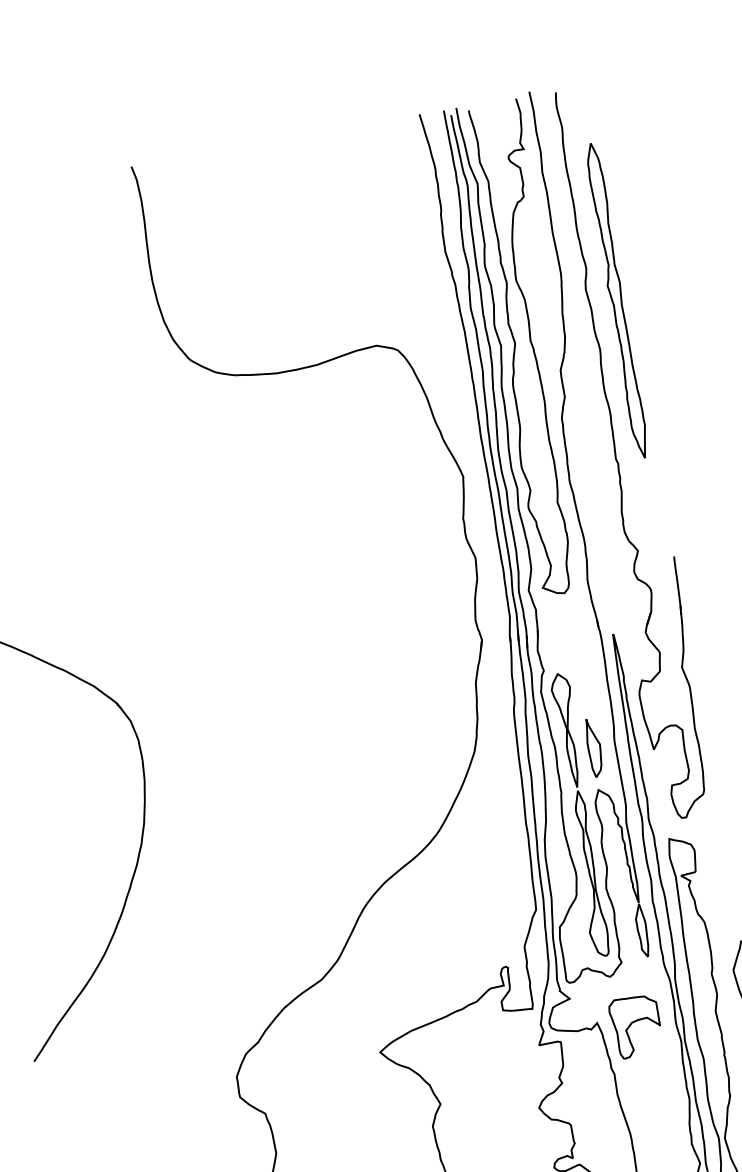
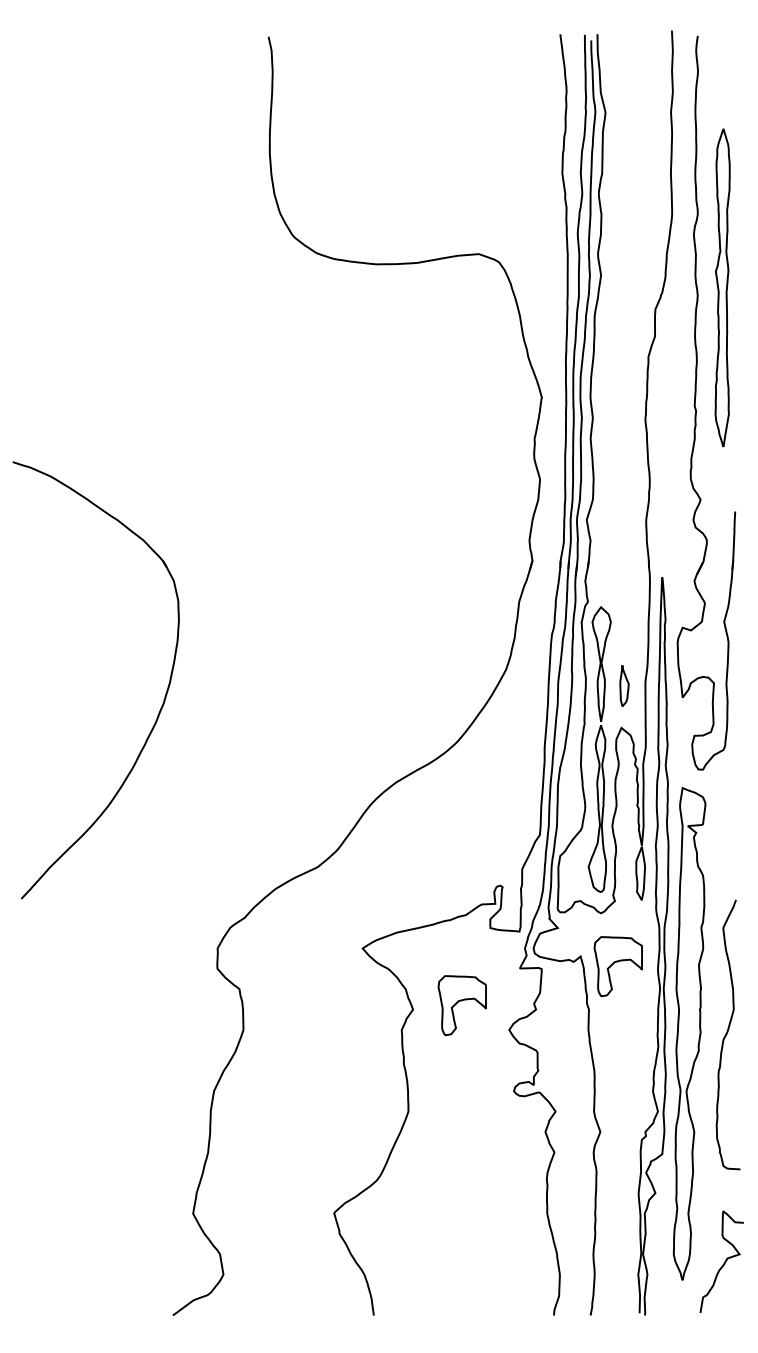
part: (616, 300) -> (722, 287), moved
curve: (532, 347) -> (631, 282), removed
part: (594, 747) -> (624, 685), size x0.7
part: (487, 1091) -> (461, 1005), added

